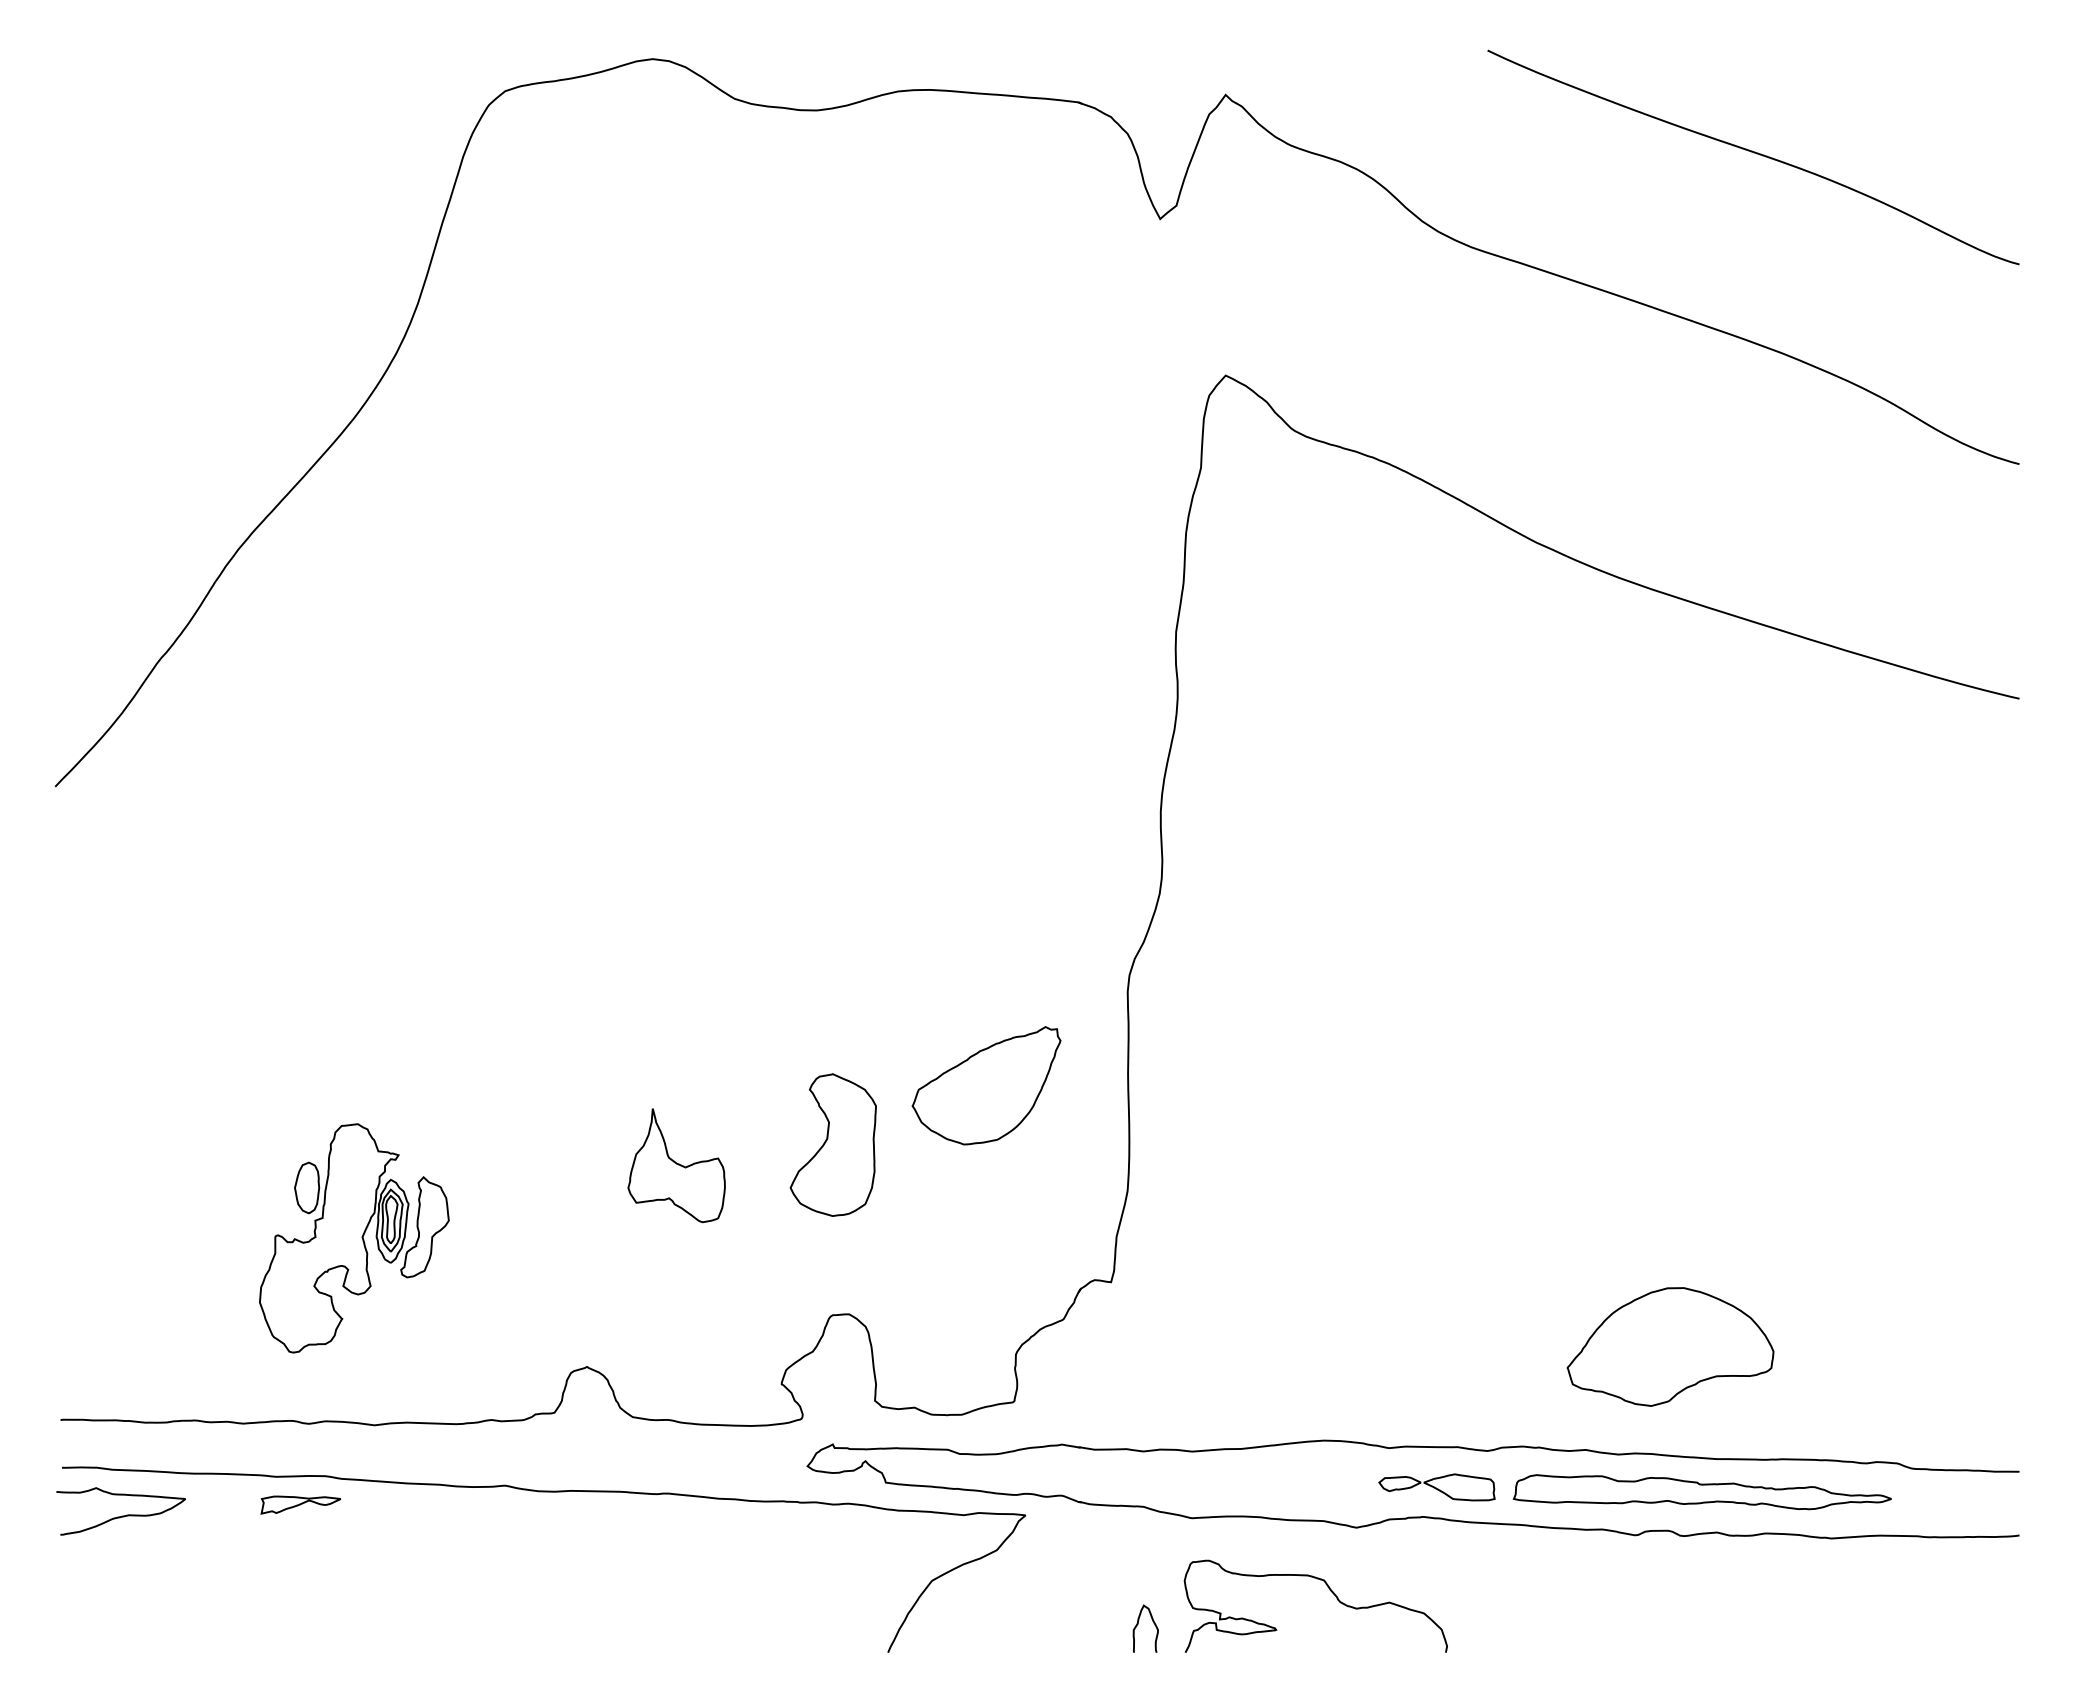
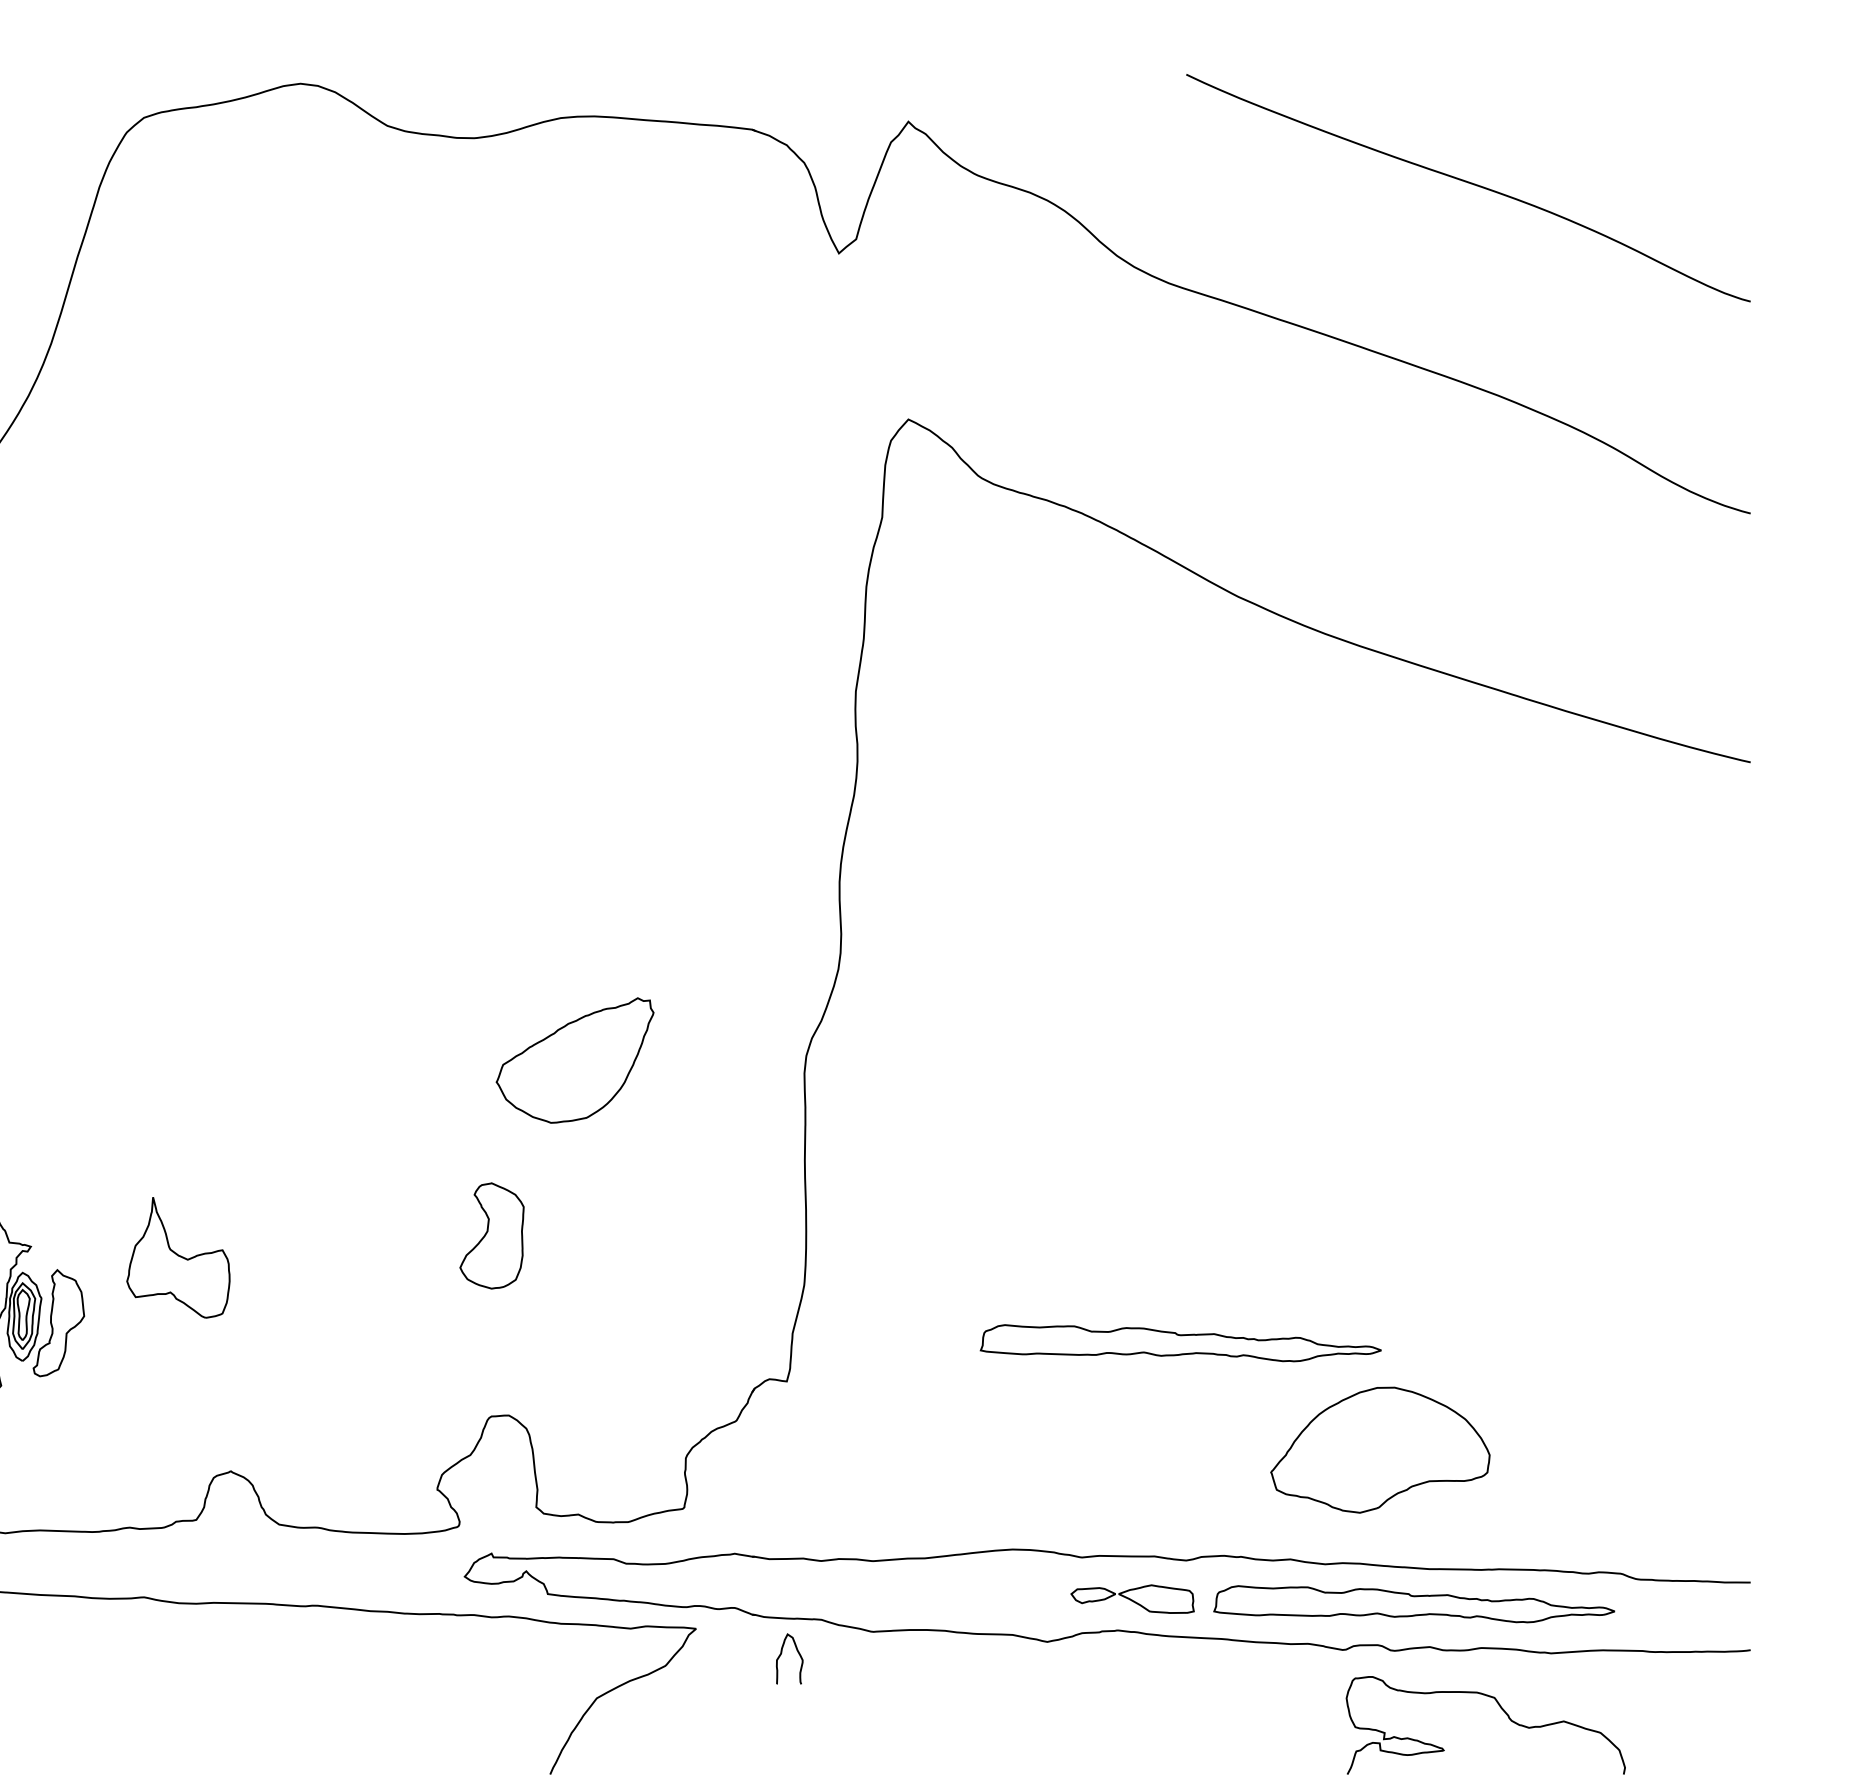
part: (986, 1085) -> (575, 1060), moved
part: (832, 1144) -> (491, 1235), size x0.7
part: (676, 1165) -> (178, 1257), moved
part: (1481, 1246) -> (1179, 1343), added
curve: (1329, 1590) -> (1500, 1708), moved
curve: (1138, 1624) -> (781, 1654), moved

